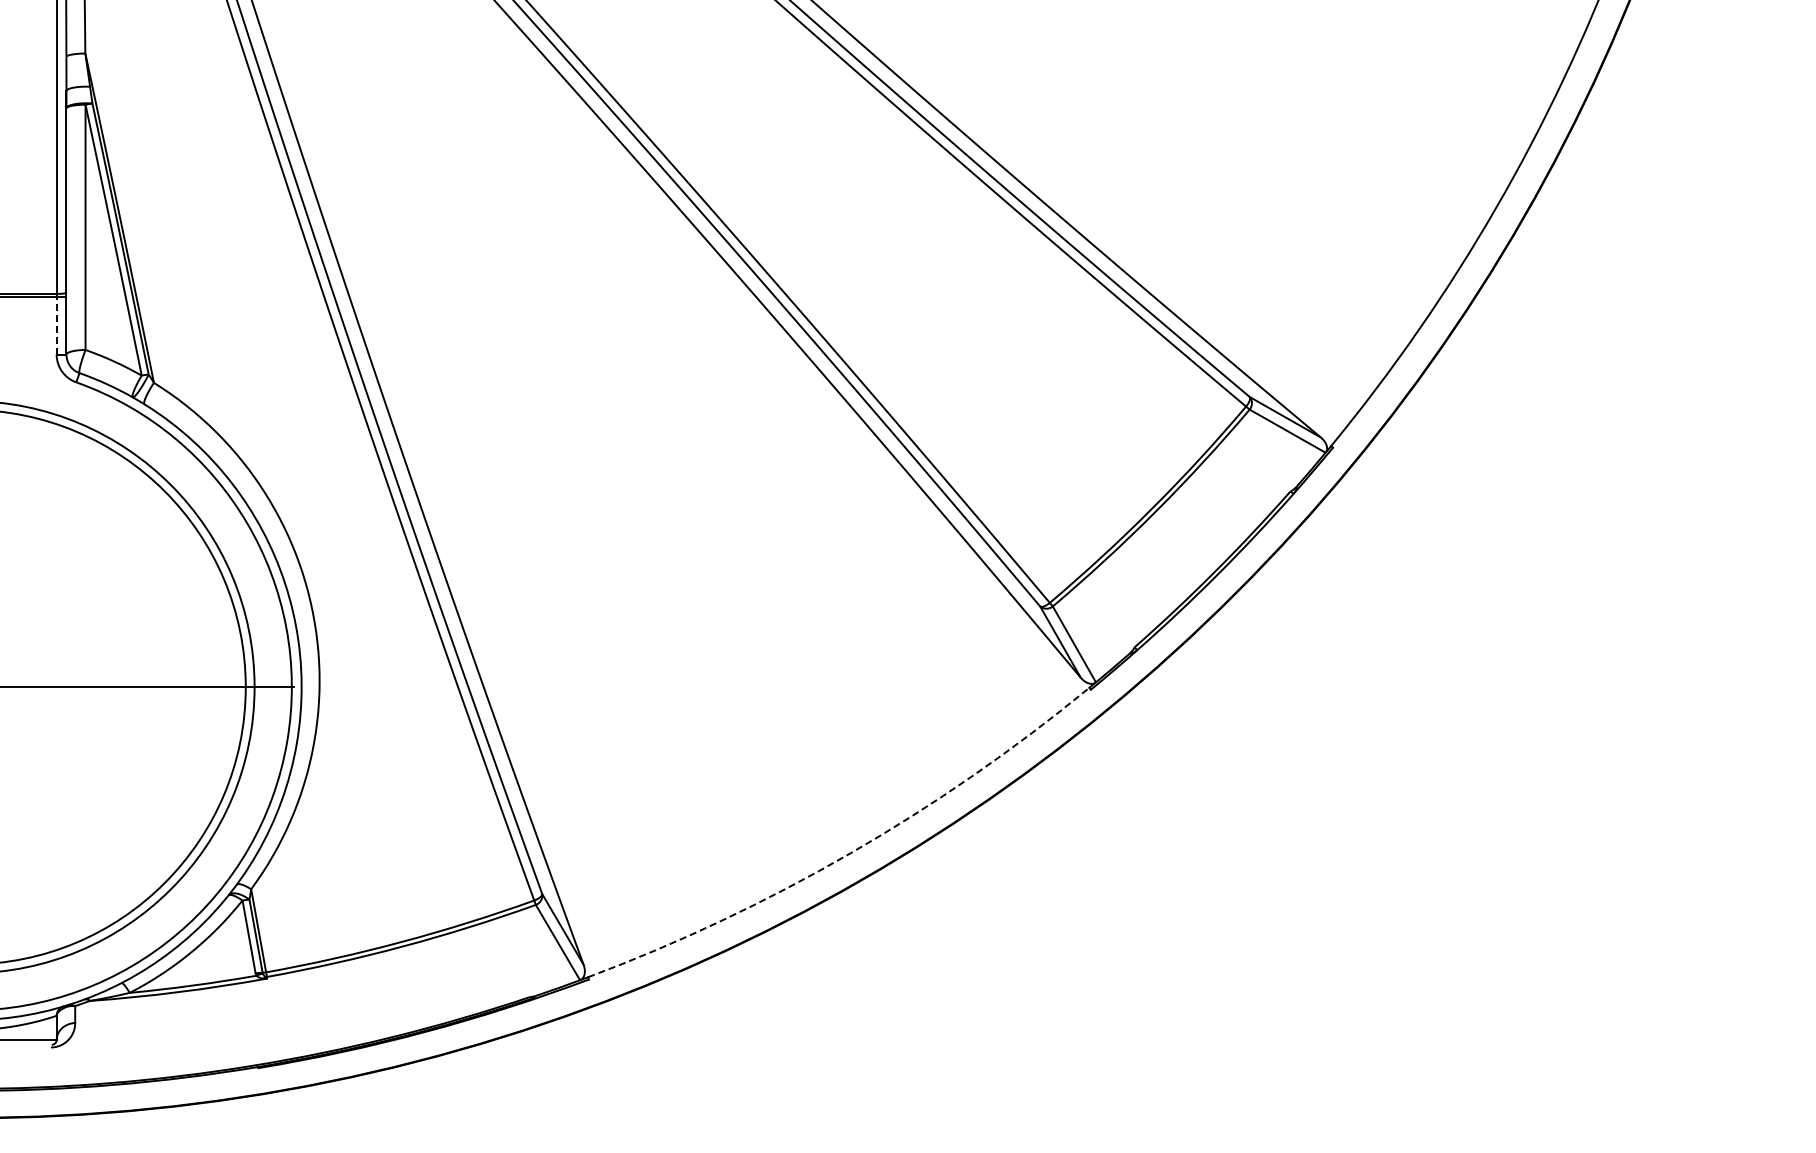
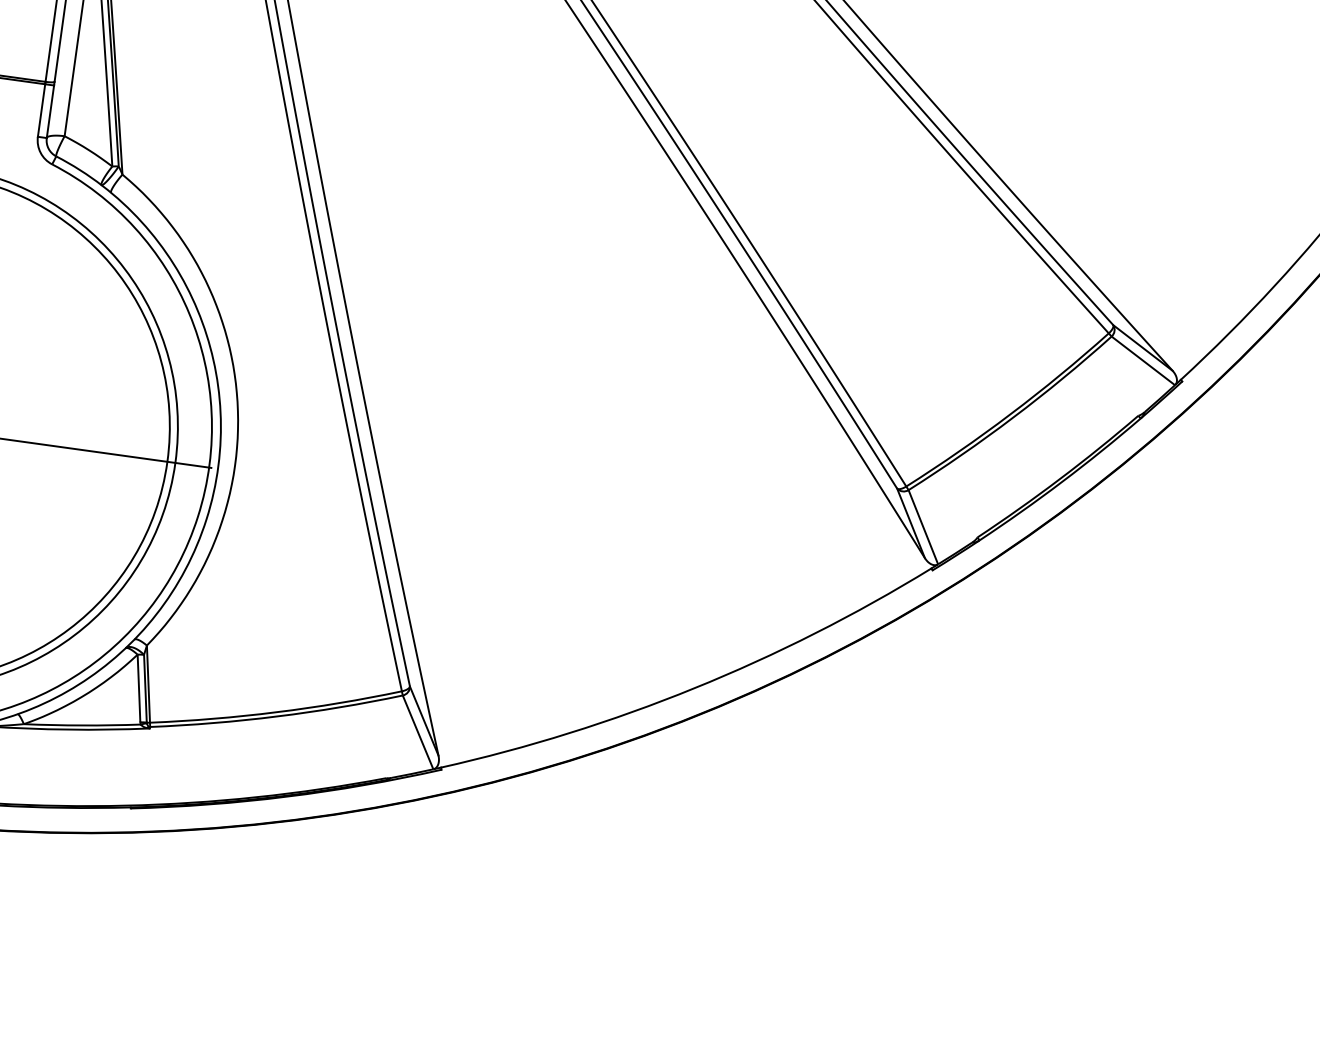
line: (56, 325) -> (41, 110), dashed -> solid
arc: (850, 853) -> (694, 688), dashed -> solid

